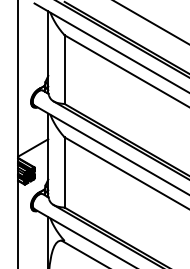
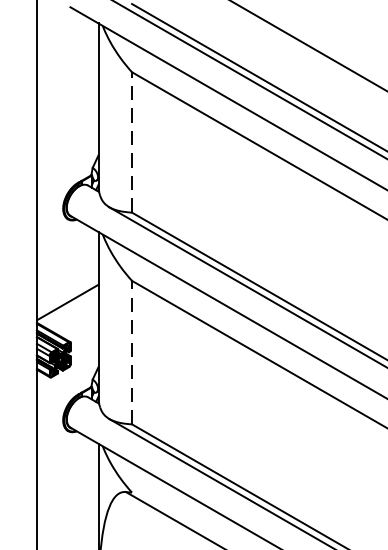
line: (64, 69) -> (131, 142), solid -> dashed
line: (64, 171) -> (131, 350), solid -> dashed

